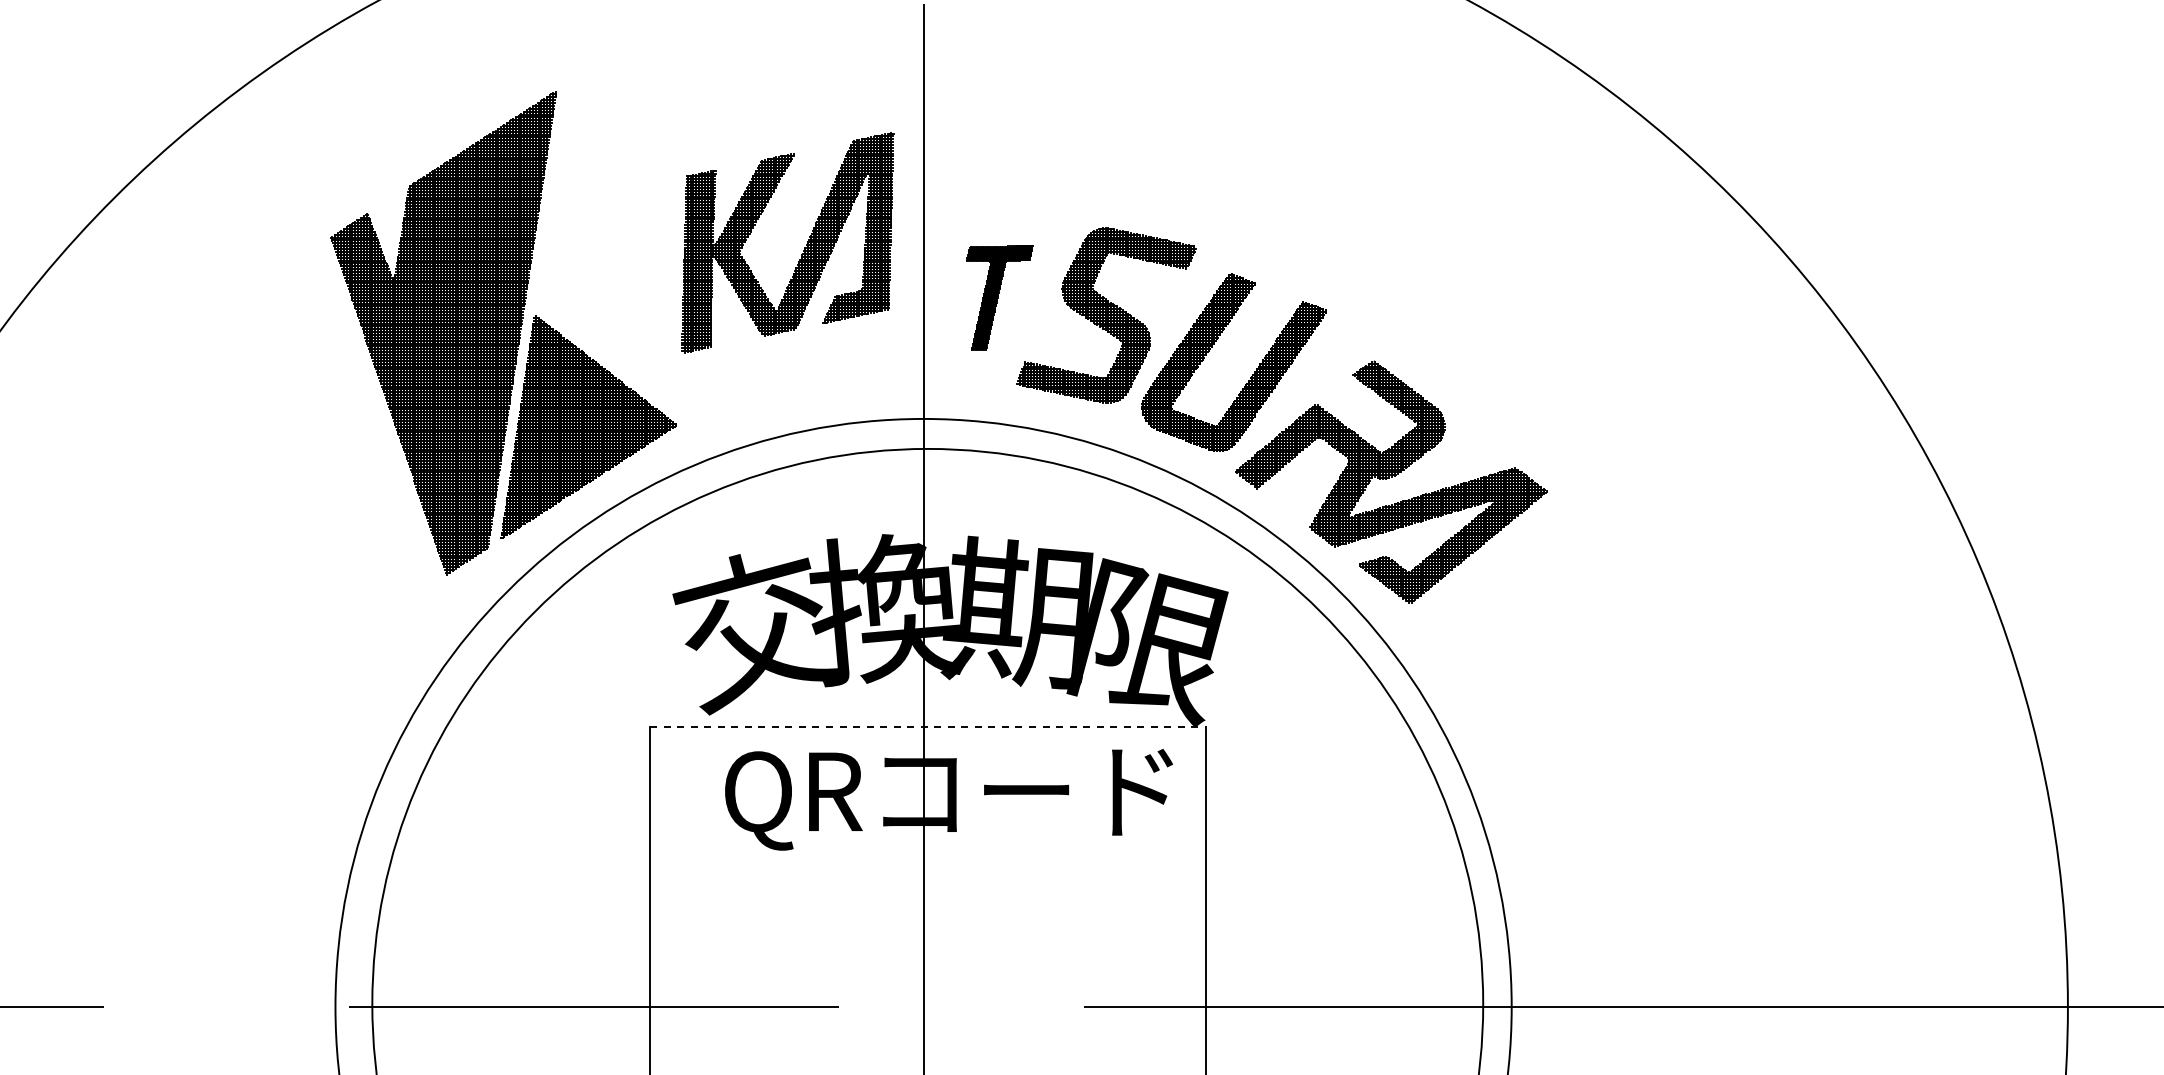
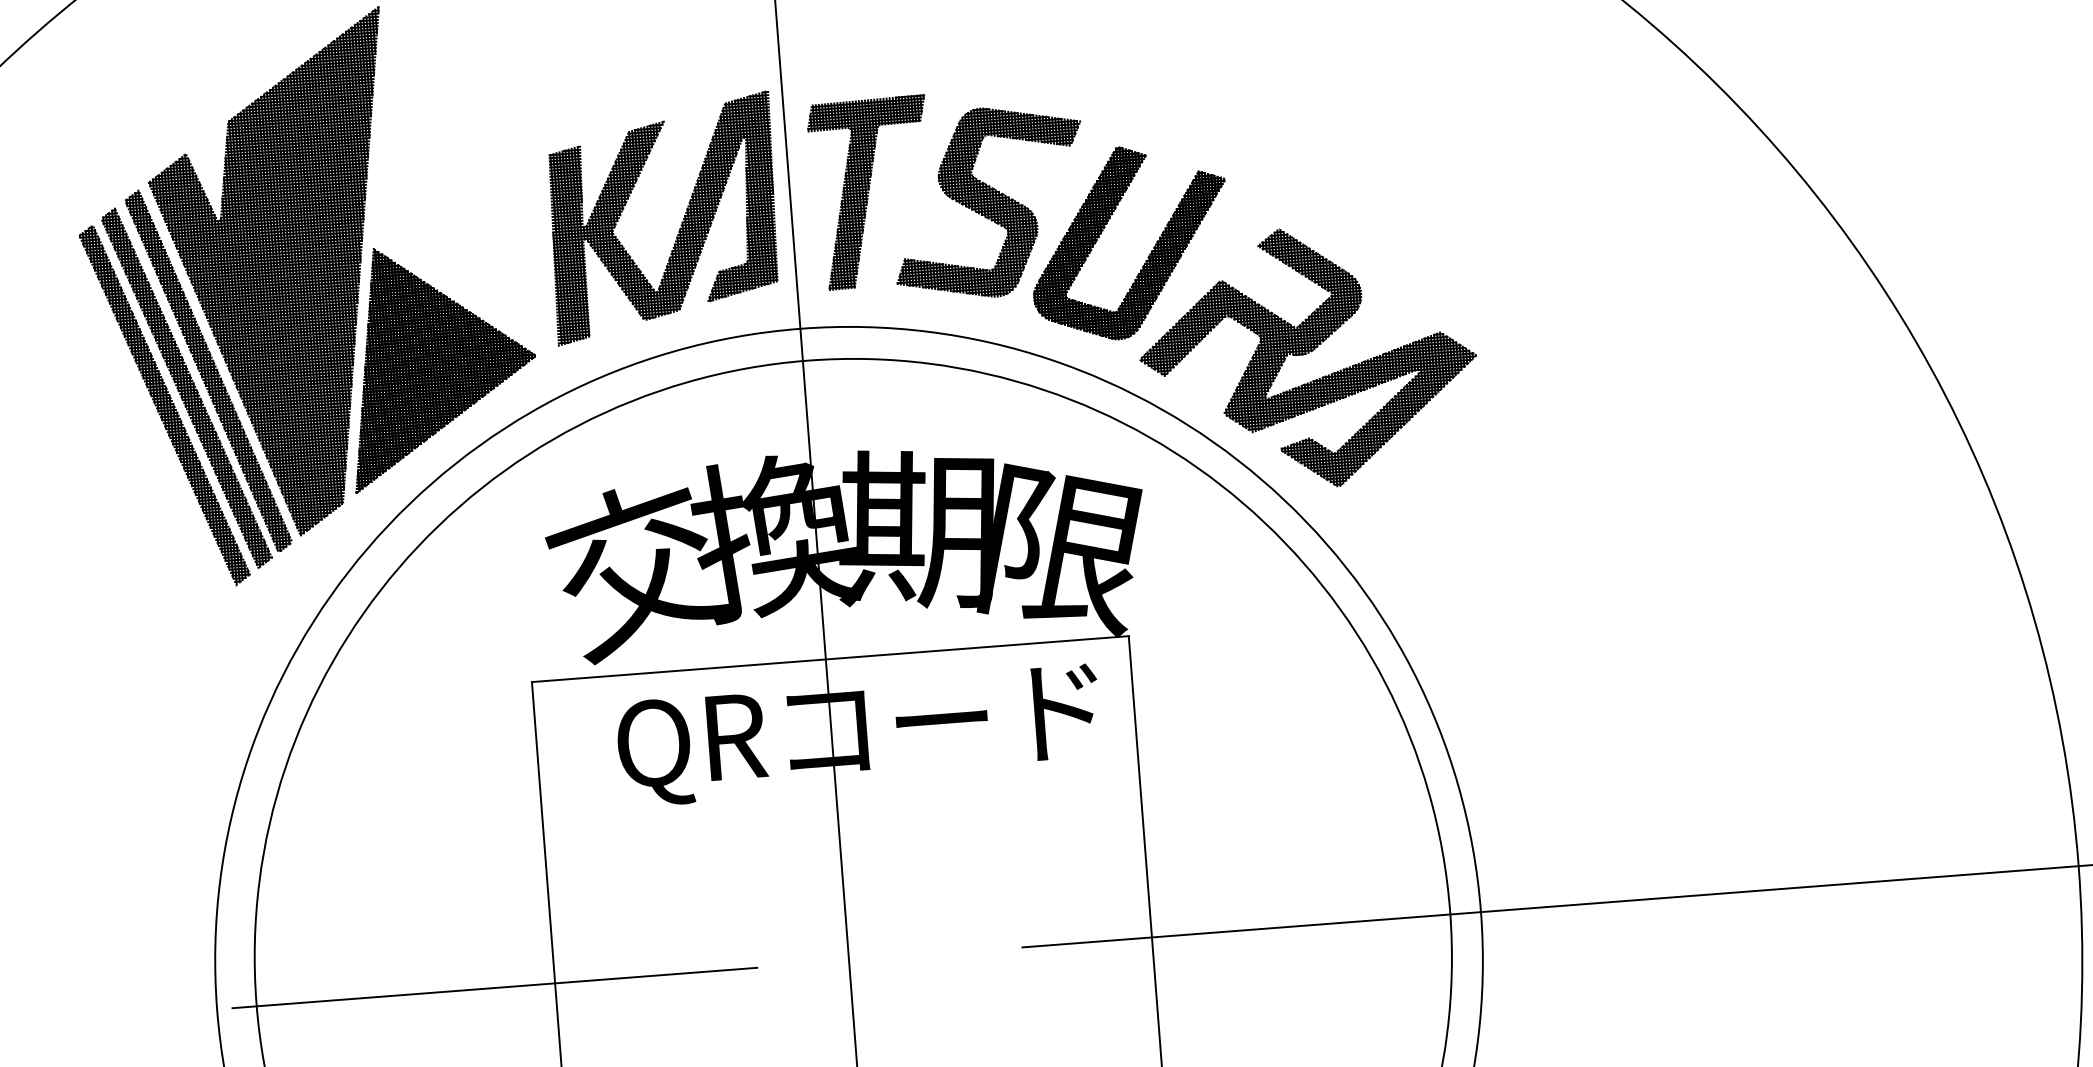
part: (804, 247) -> (681, 221), moved
part: (999, 297) -> (871, 192), size x1.67
part: (350, 430) -> (185, 388), added
line: (927, 726) -> (830, 658), dashed -> solid

